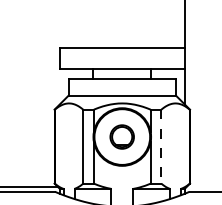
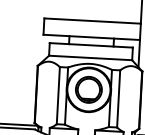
part: (121, 136) -> (88, 89), size x1.43
line: (161, 146) -> (118, 98), dashed -> solid

